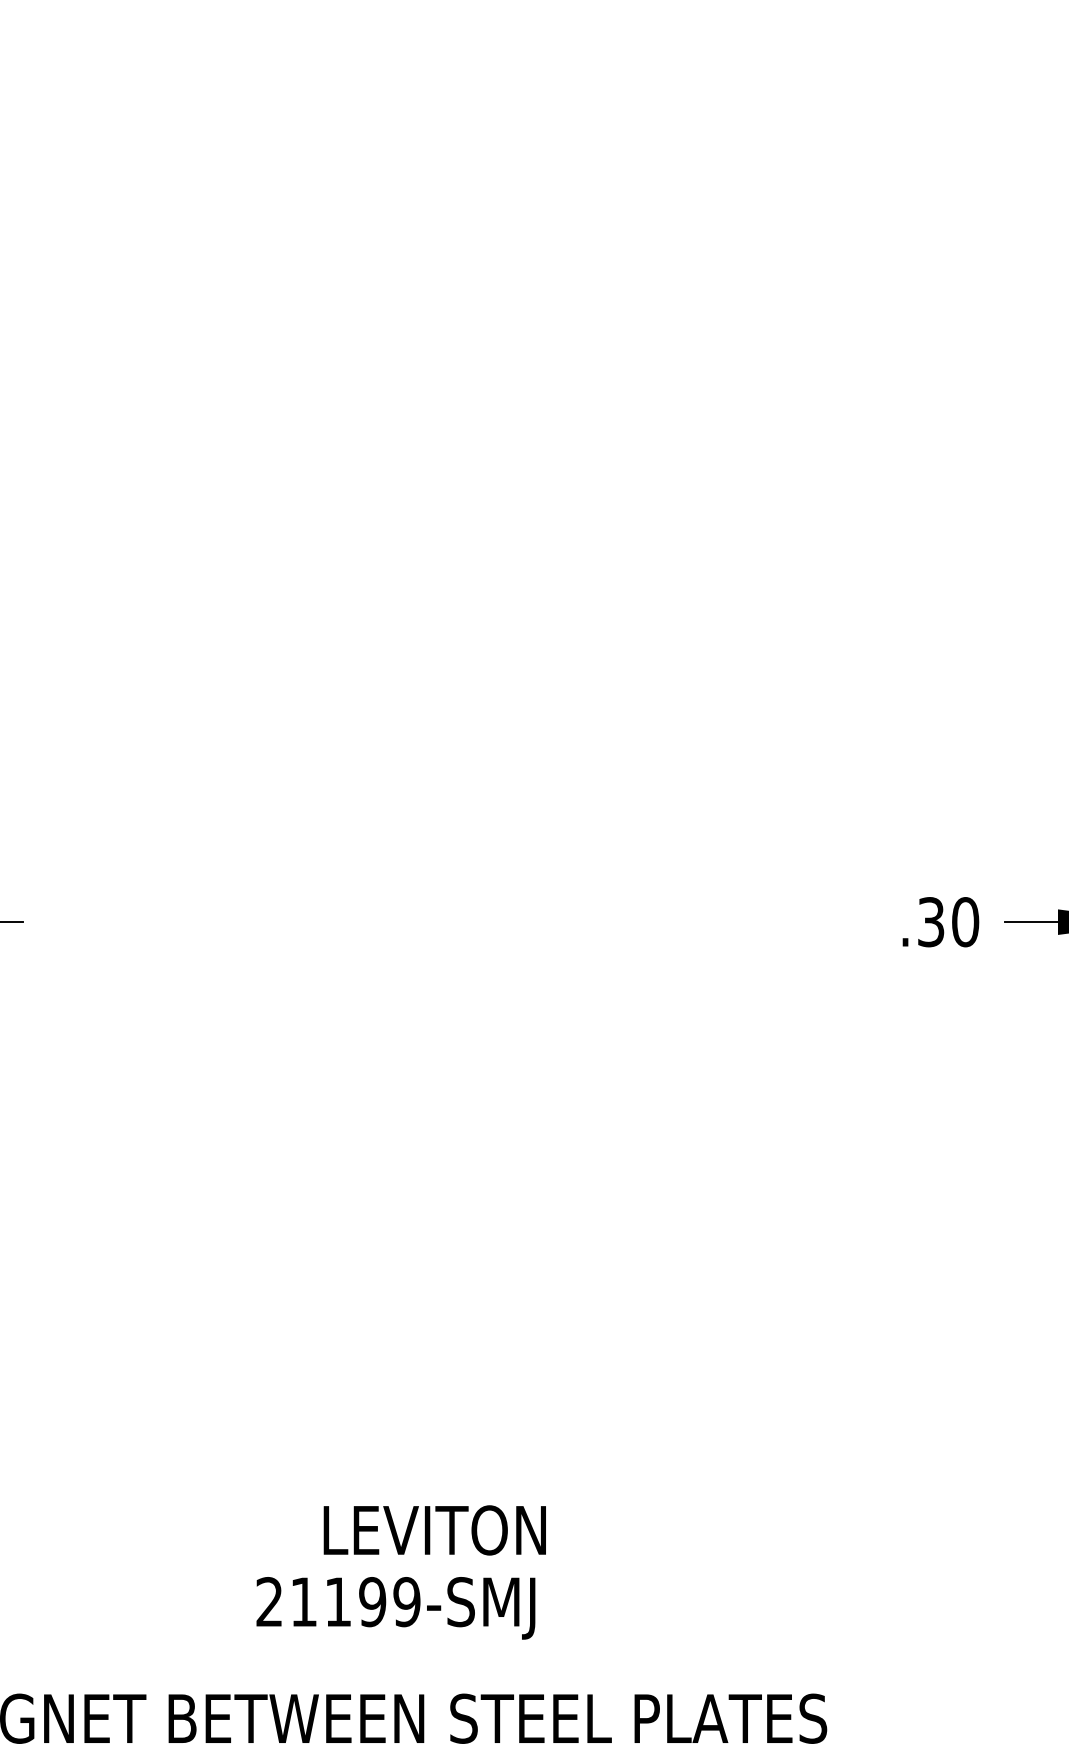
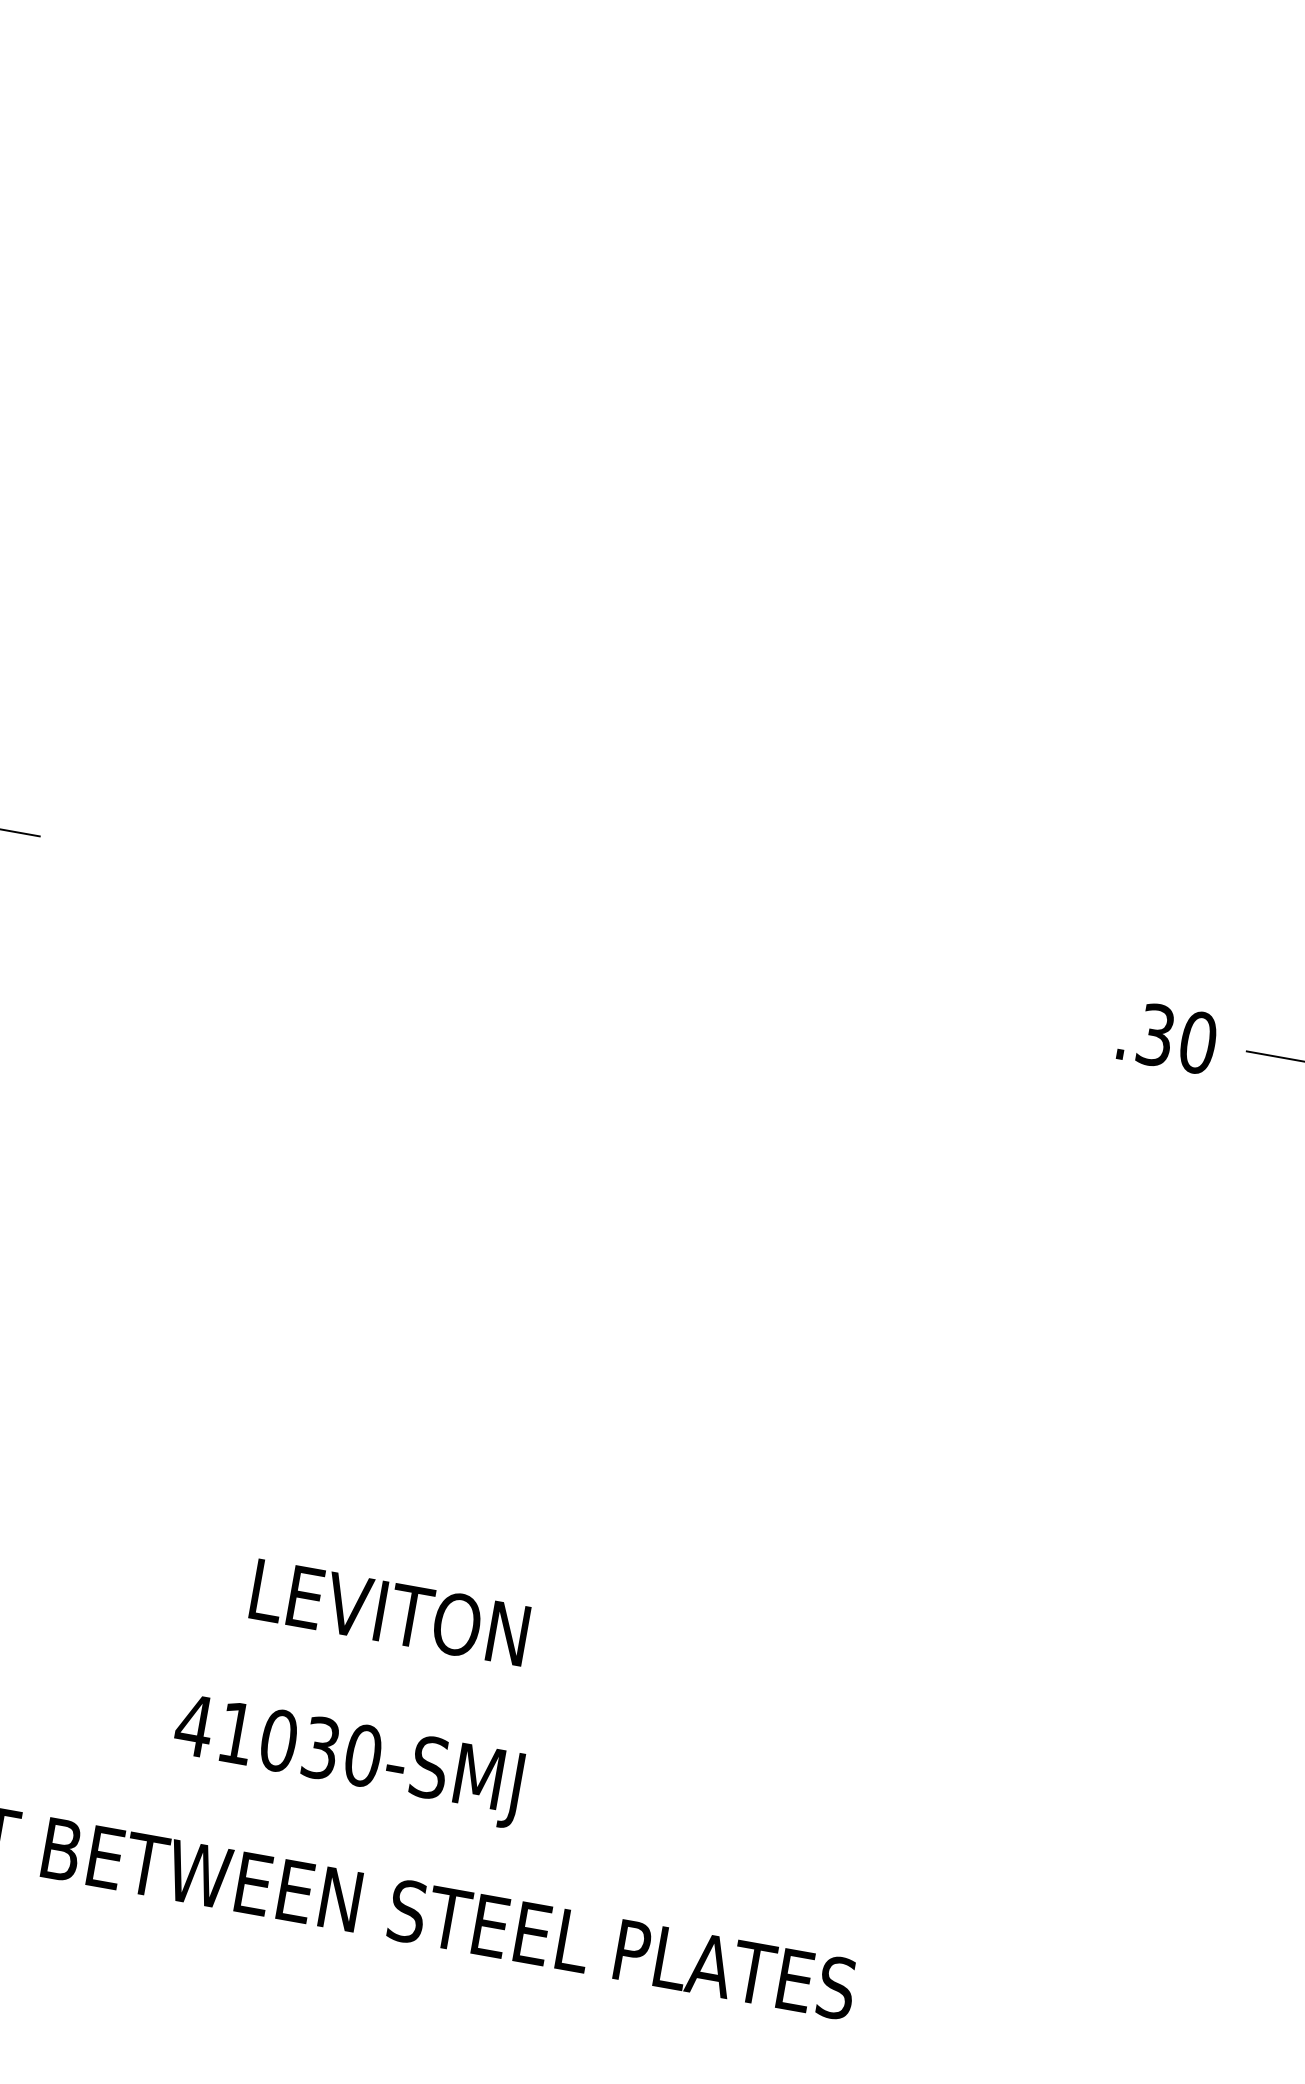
text: (434, 1530) -> (389, 1612), moved
text: (337, 1602) -> (277, 1741), 21199-SMJ -> 41030-SMJ

